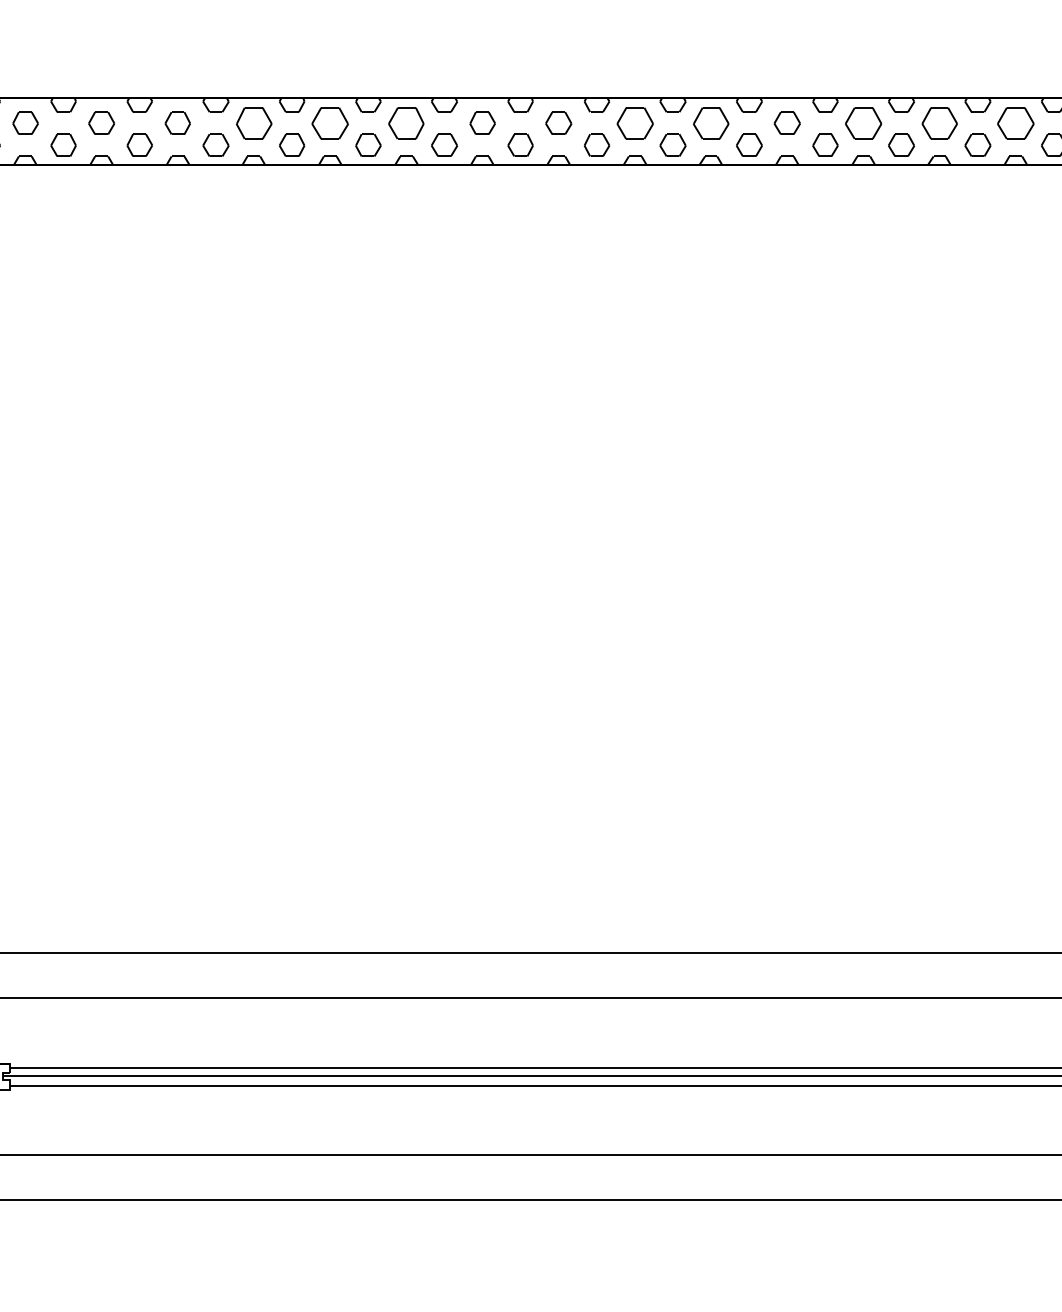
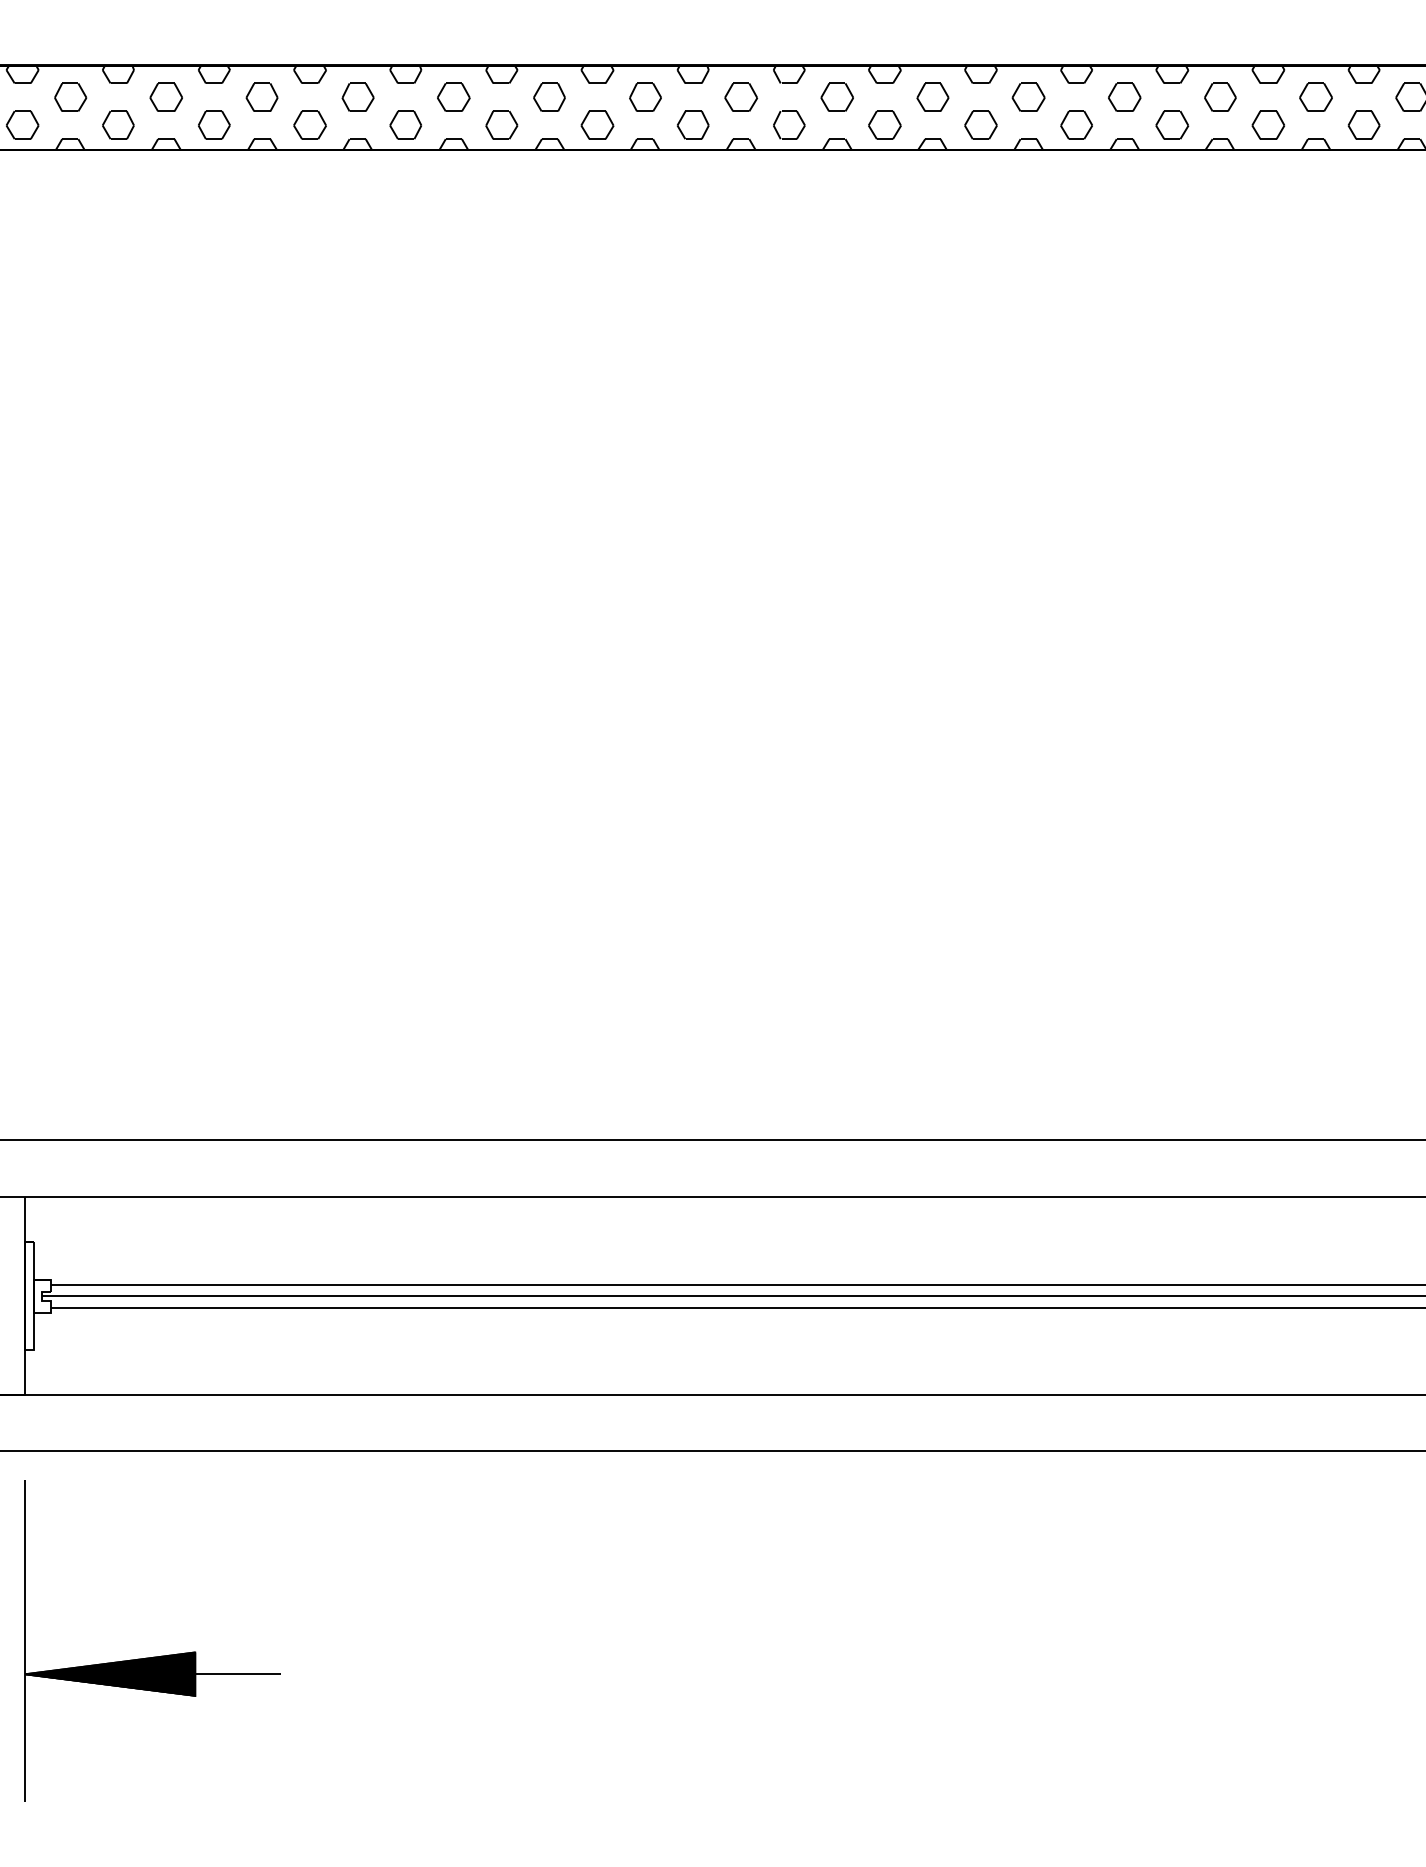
part: (253, 122) -> (357, 96), size x0.71
part: (330, 122) -> (453, 96), size x0.71
part: (406, 122) -> (549, 96), size x0.71
part: (634, 122) -> (836, 96), size x0.71
part: (710, 122) -> (932, 96), size x0.71
part: (863, 122) -> (1124, 96), size x0.71
part: (939, 122) -> (1220, 96), size x0.71
part: (1015, 122) -> (1315, 96), size x0.71

